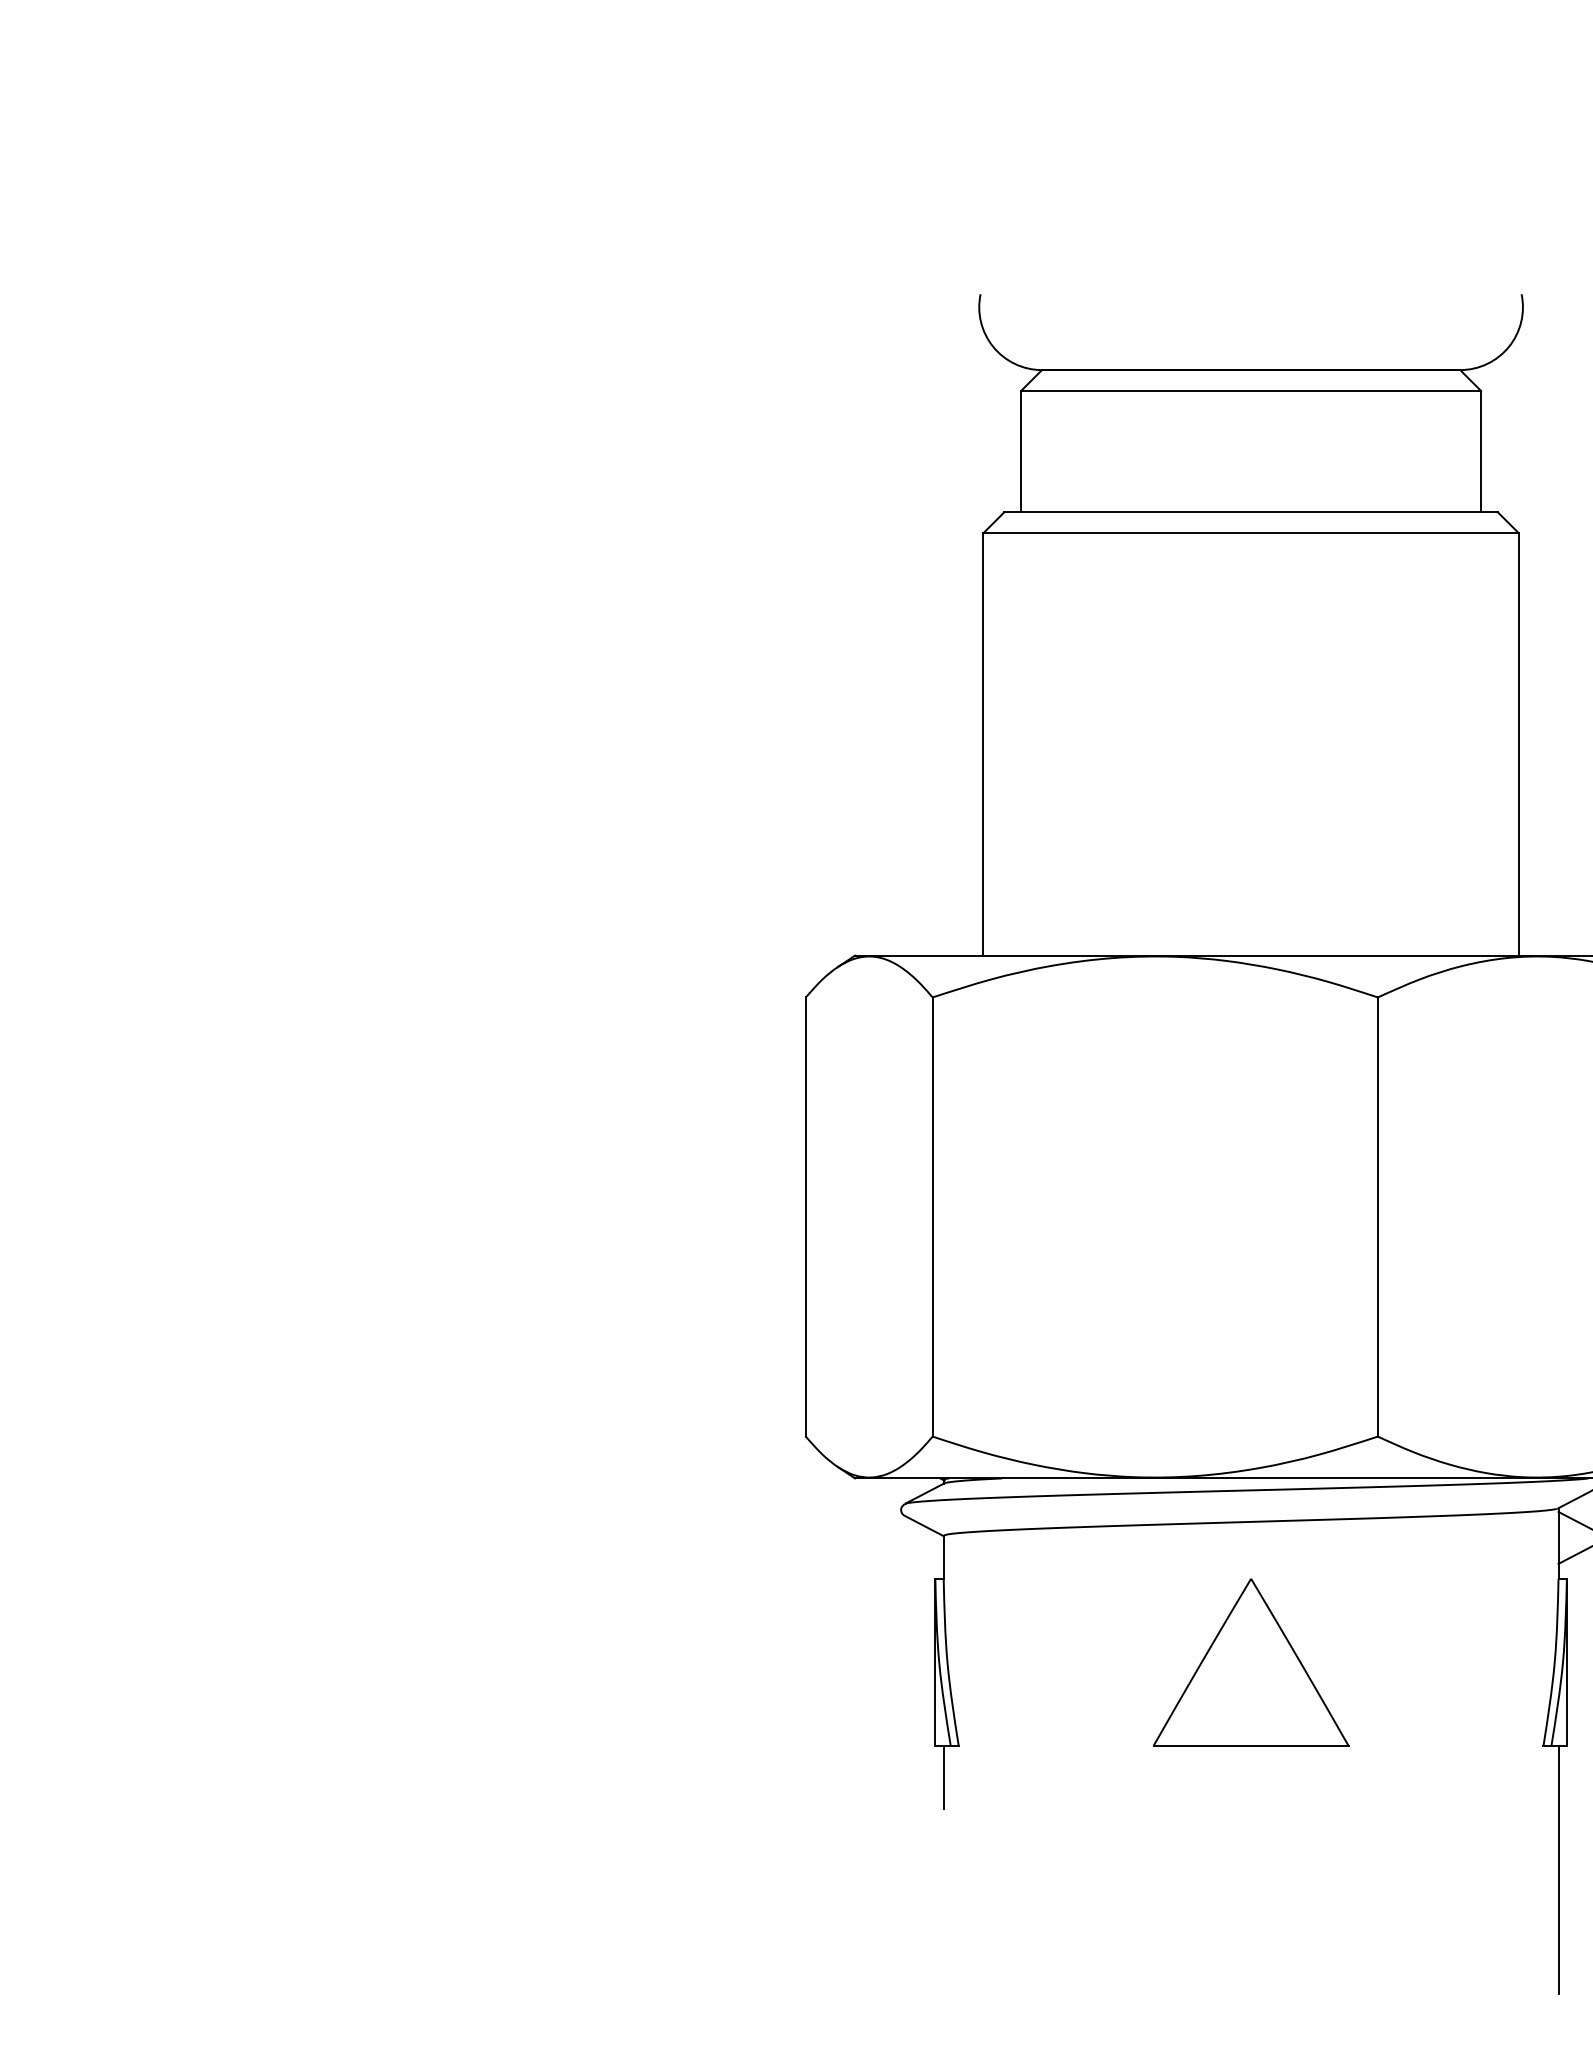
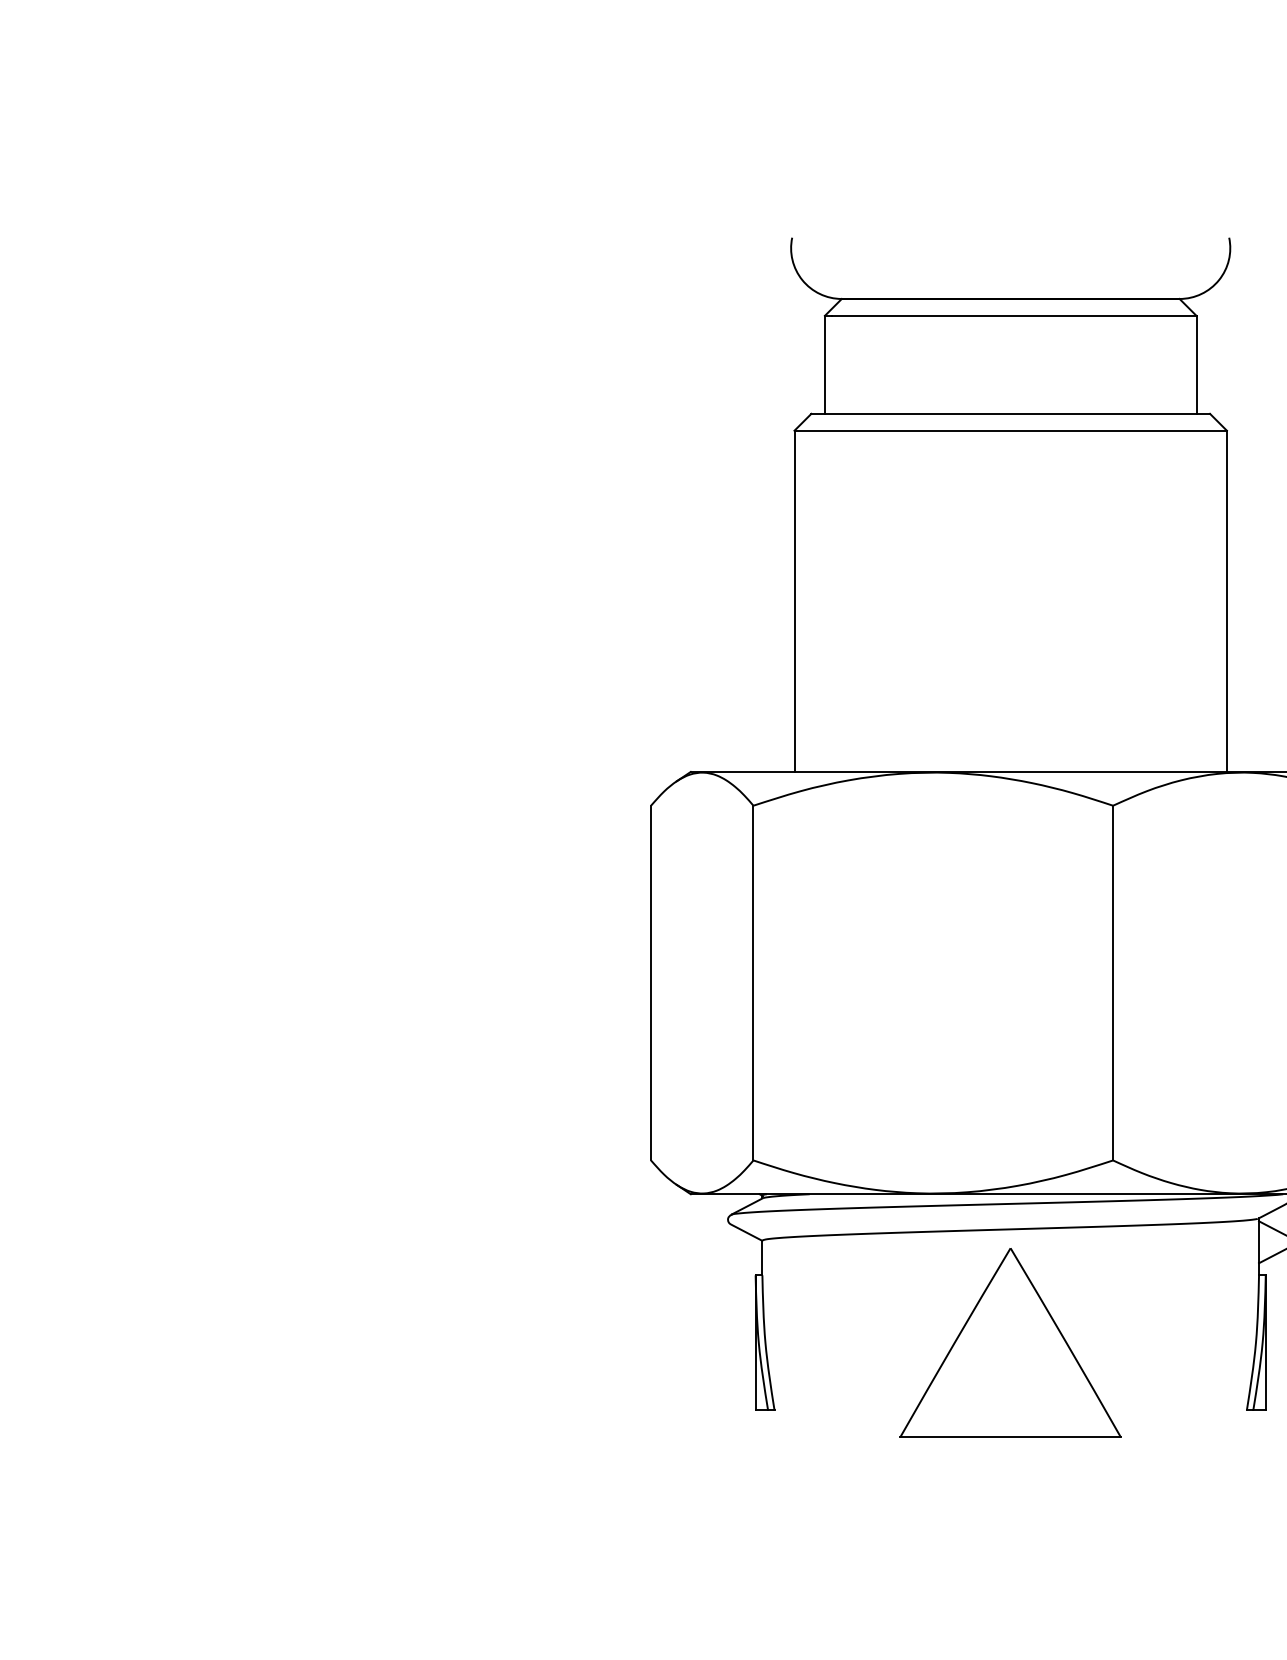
part: (1250, 1661) -> (1010, 1342), size x1.4
line: (943, 1777) -> (762, 1435), removed
line: (1559, 1869) -> (1259, 1510), removed

